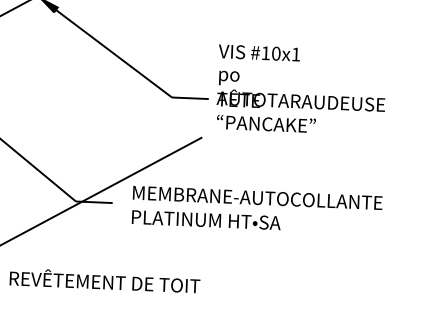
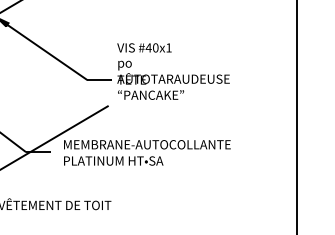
text: (265, 52) -> (148, 47), #10x1 -> #40x1

